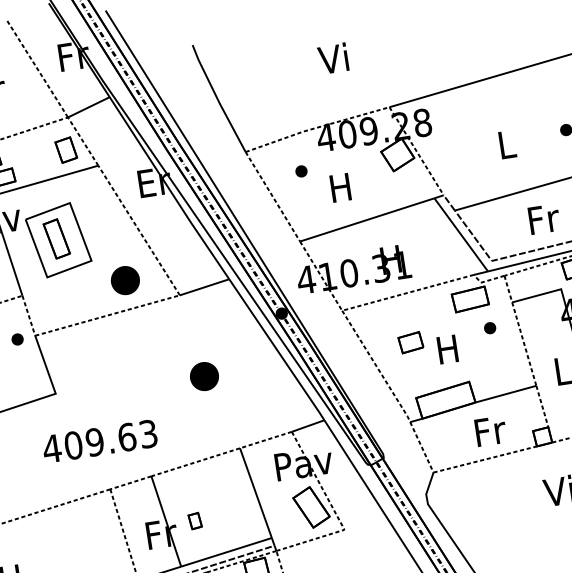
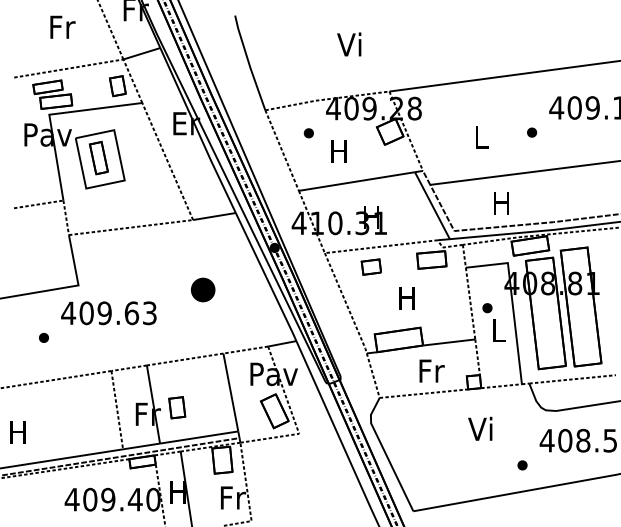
text: (543, 218) -> (502, 202), Fr -> H
part: (125, 279) -> (150, 200), removed
part: (490, 328) -> (487, 308), moved
part: (16, 339) -> (43, 337), moved
part: (409, 342) -> (370, 266), moved
text: (99, 441) -> (108, 313), moved
part: (195, 520) -> (177, 407), size x1.67

